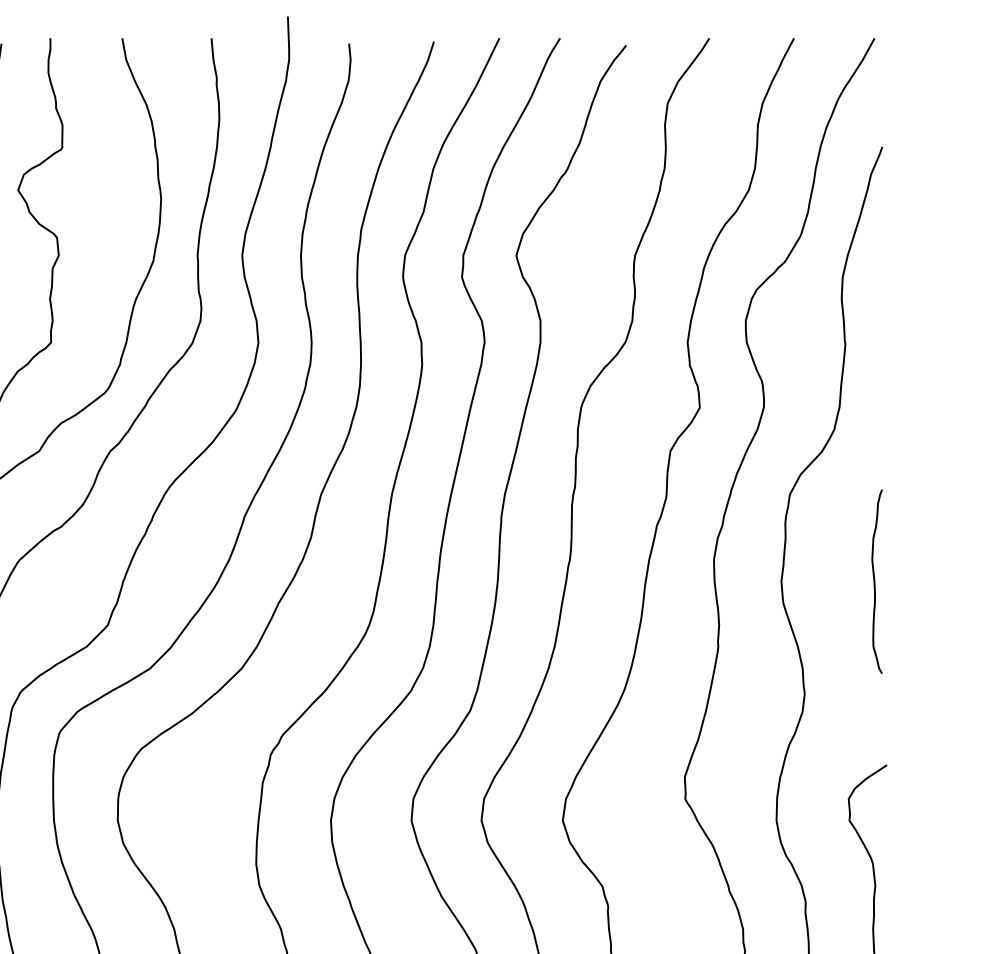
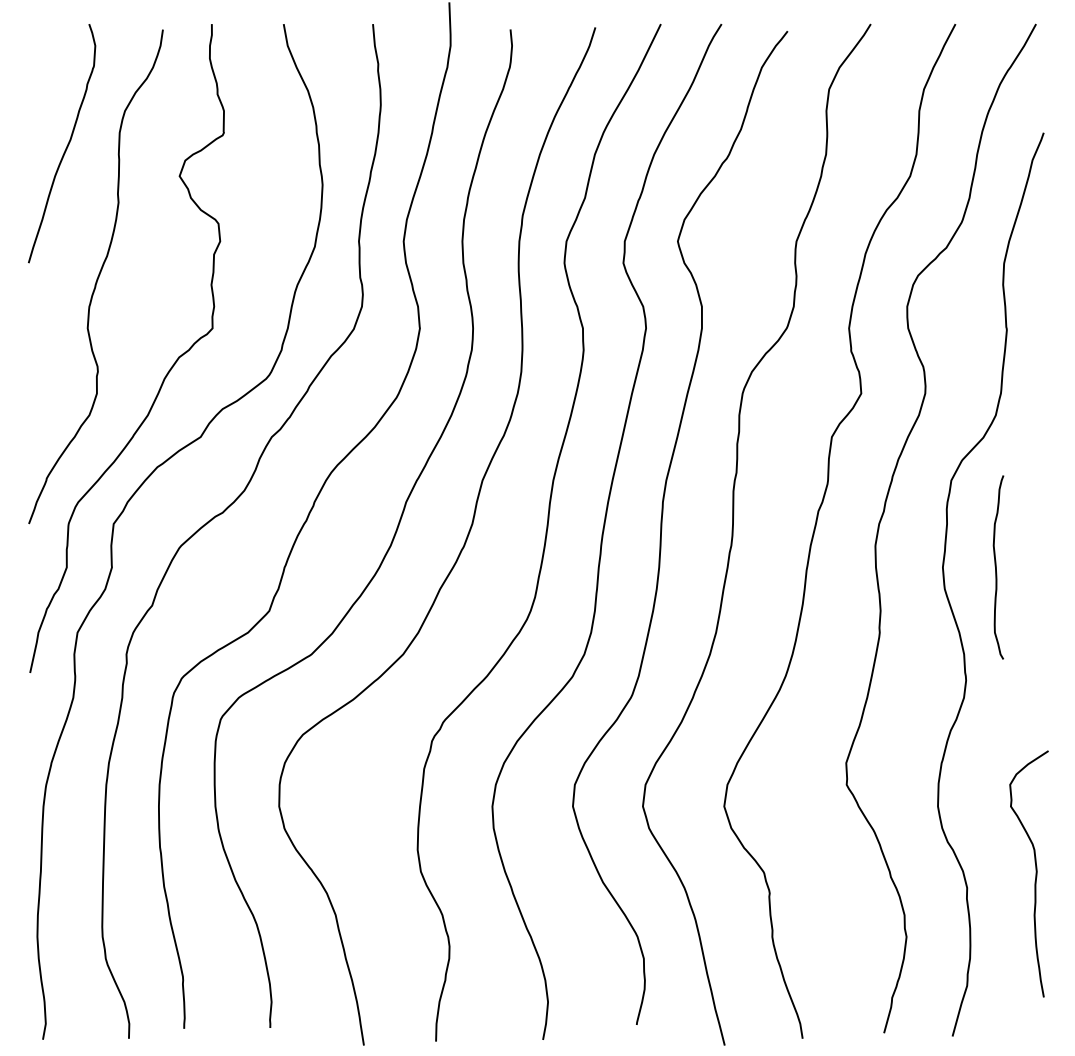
curve: (875, 581) -> (996, 567), moved

